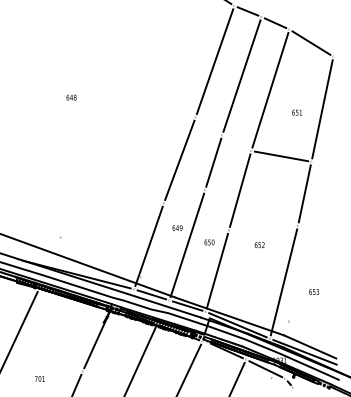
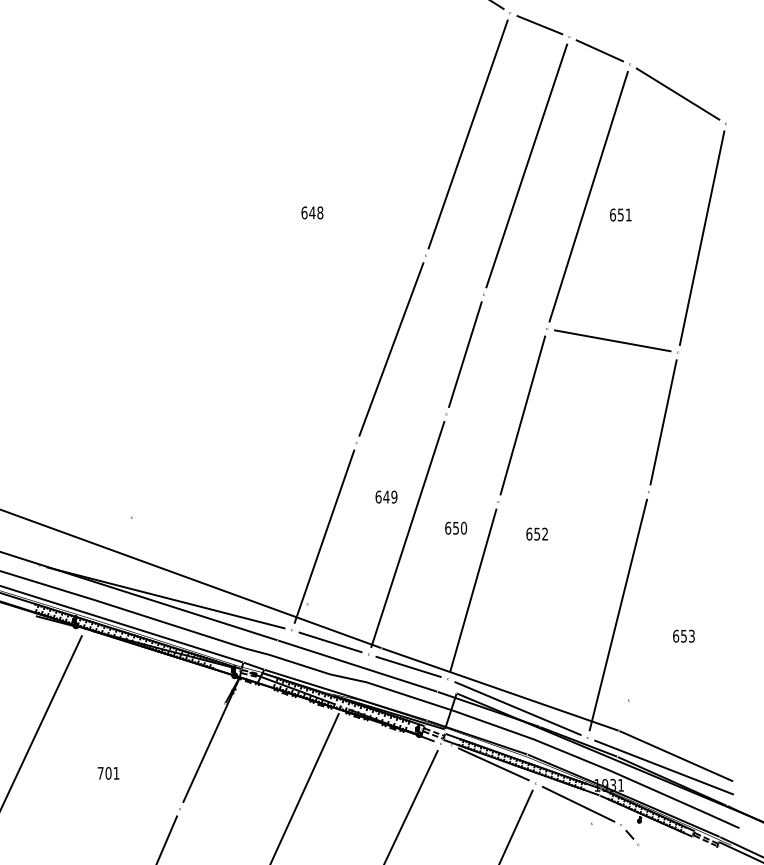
text: (71, 97) -> (312, 212), moved
text: (296, 112) -> (619, 214), moved
text: (259, 245) -> (536, 534), moved
text: (39, 378) -> (107, 772), moved

